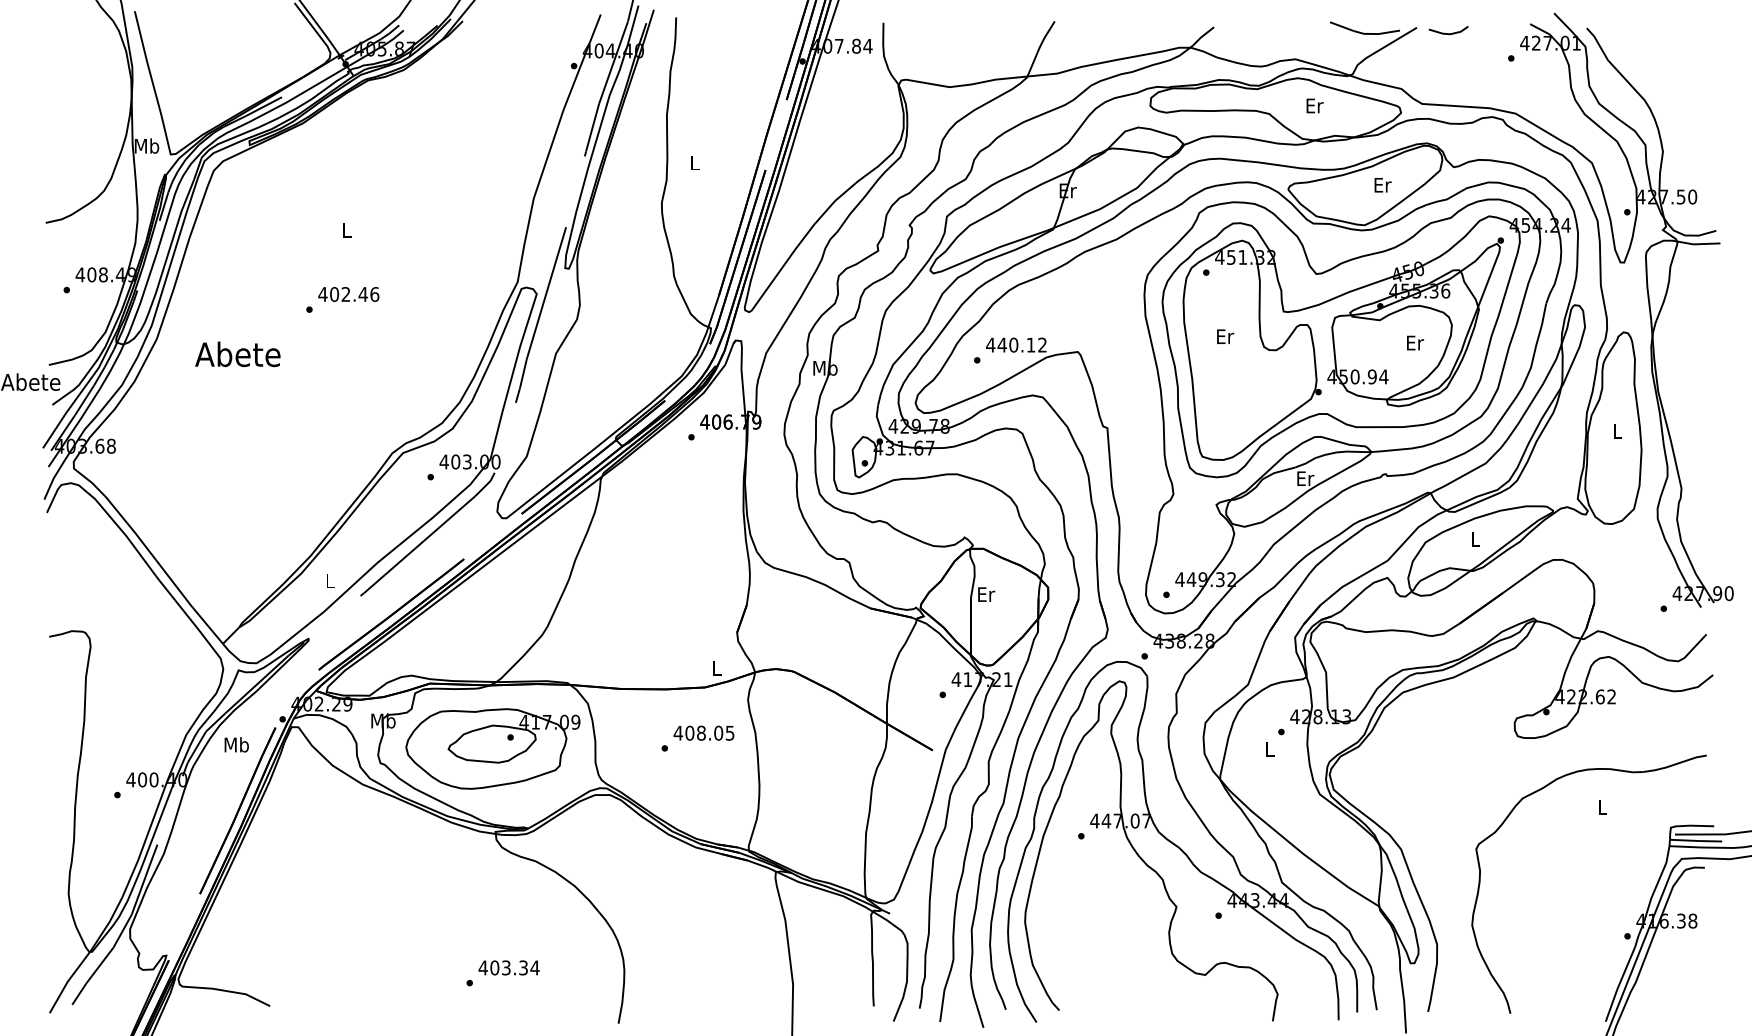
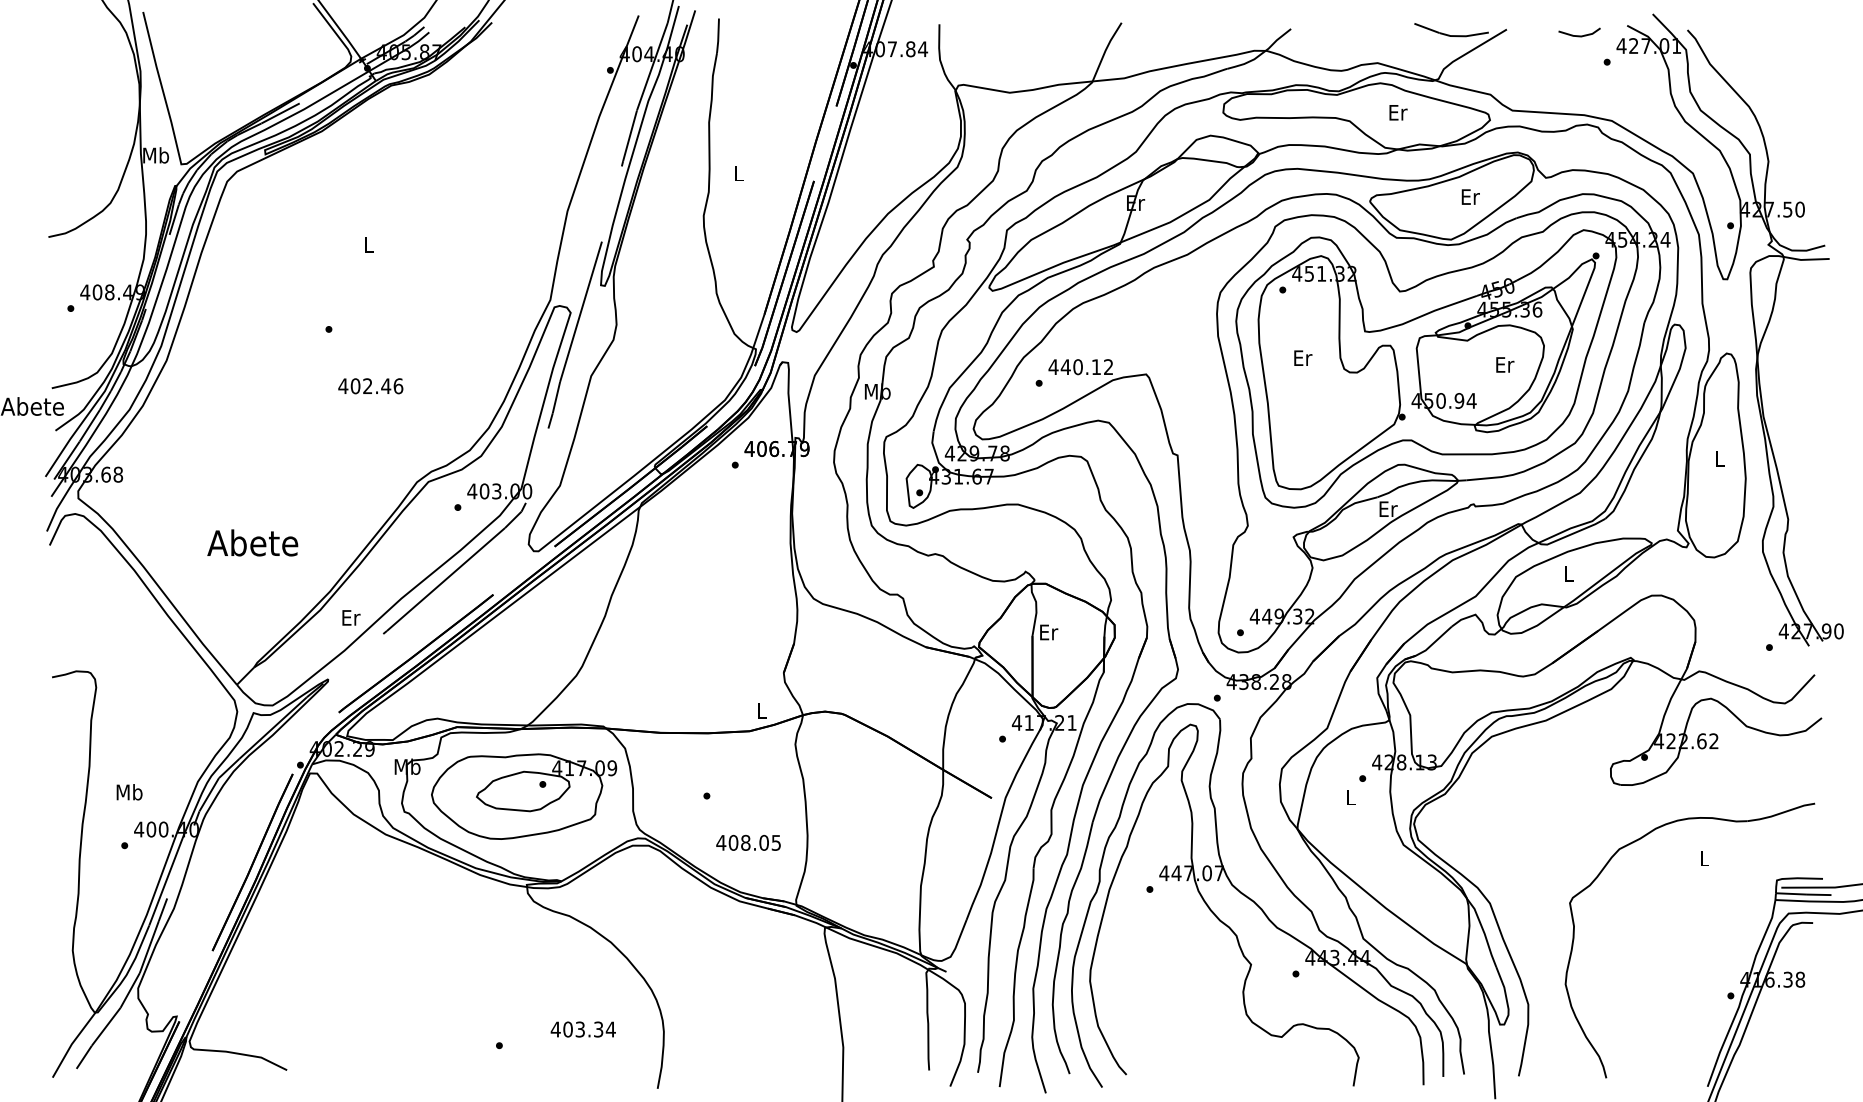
line: (1448, 33) -> (1579, 35), moved
text: (348, 294) -> (370, 386), moved
text: (237, 353) -> (252, 542), moved
text: (330, 580) -> (351, 617), L -> Er
text: (703, 732) -> (748, 842), moved
text: (236, 745) -> (129, 792), moved
text: (508, 967) -> (582, 1029), moved

